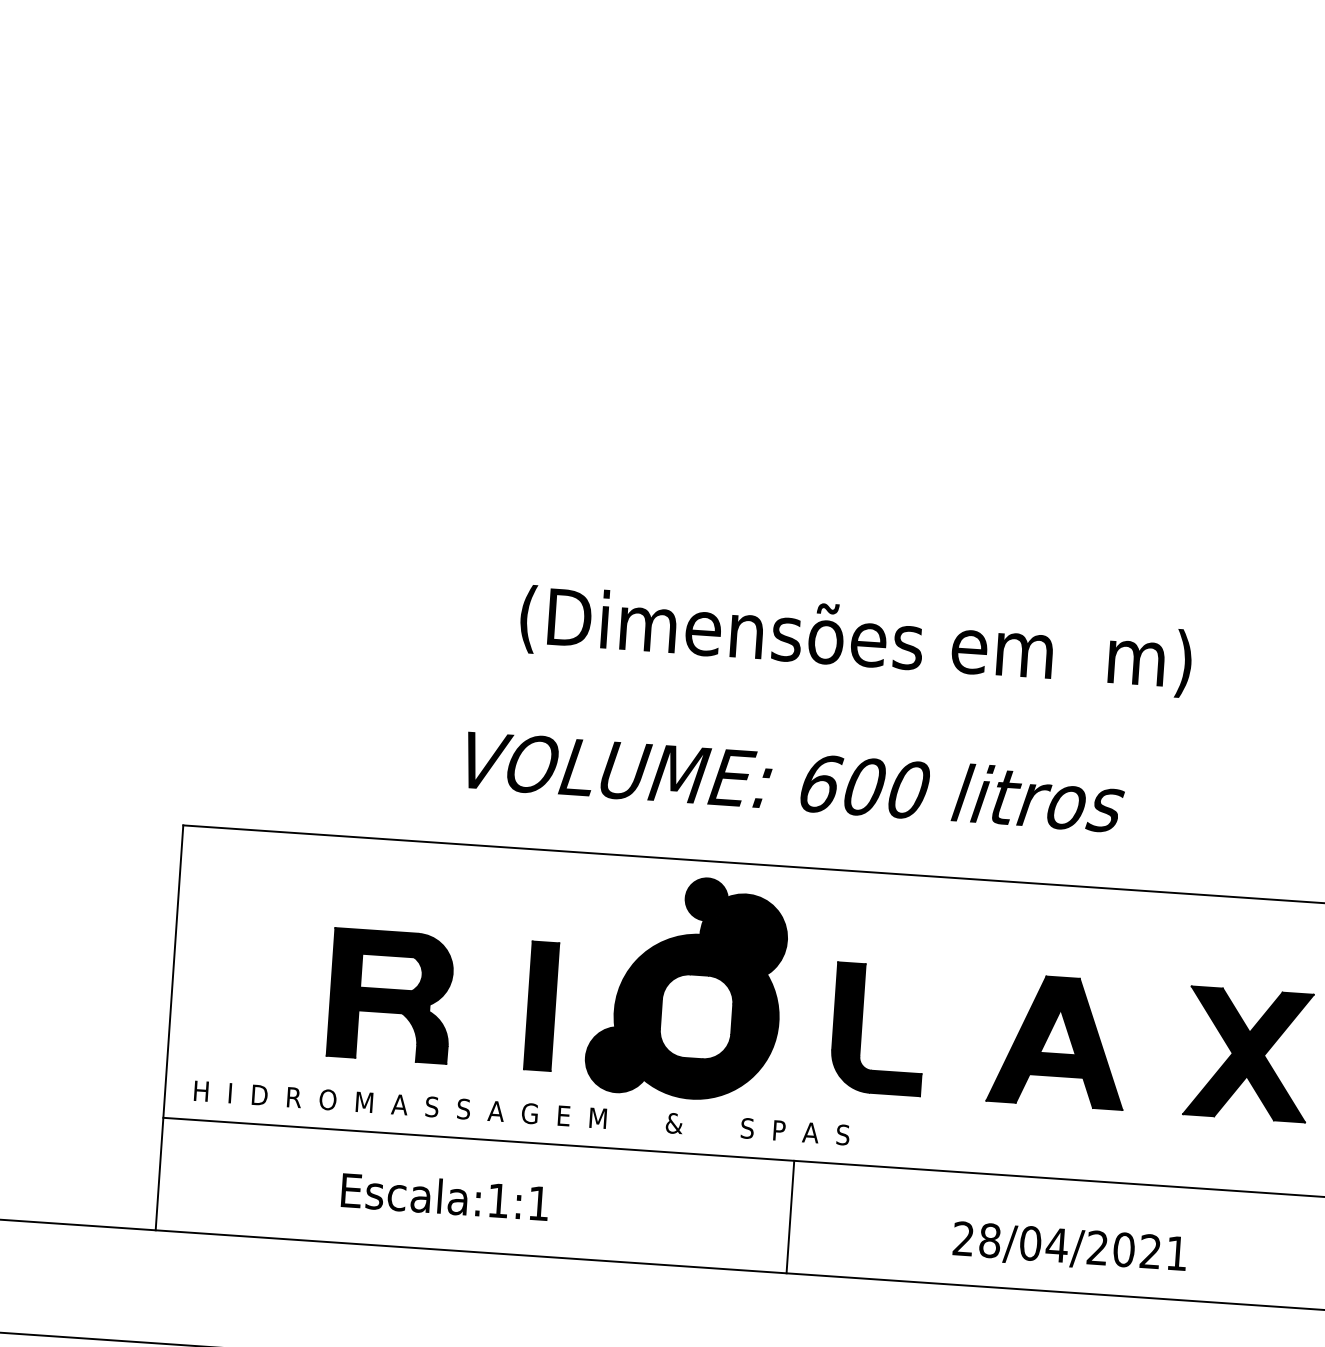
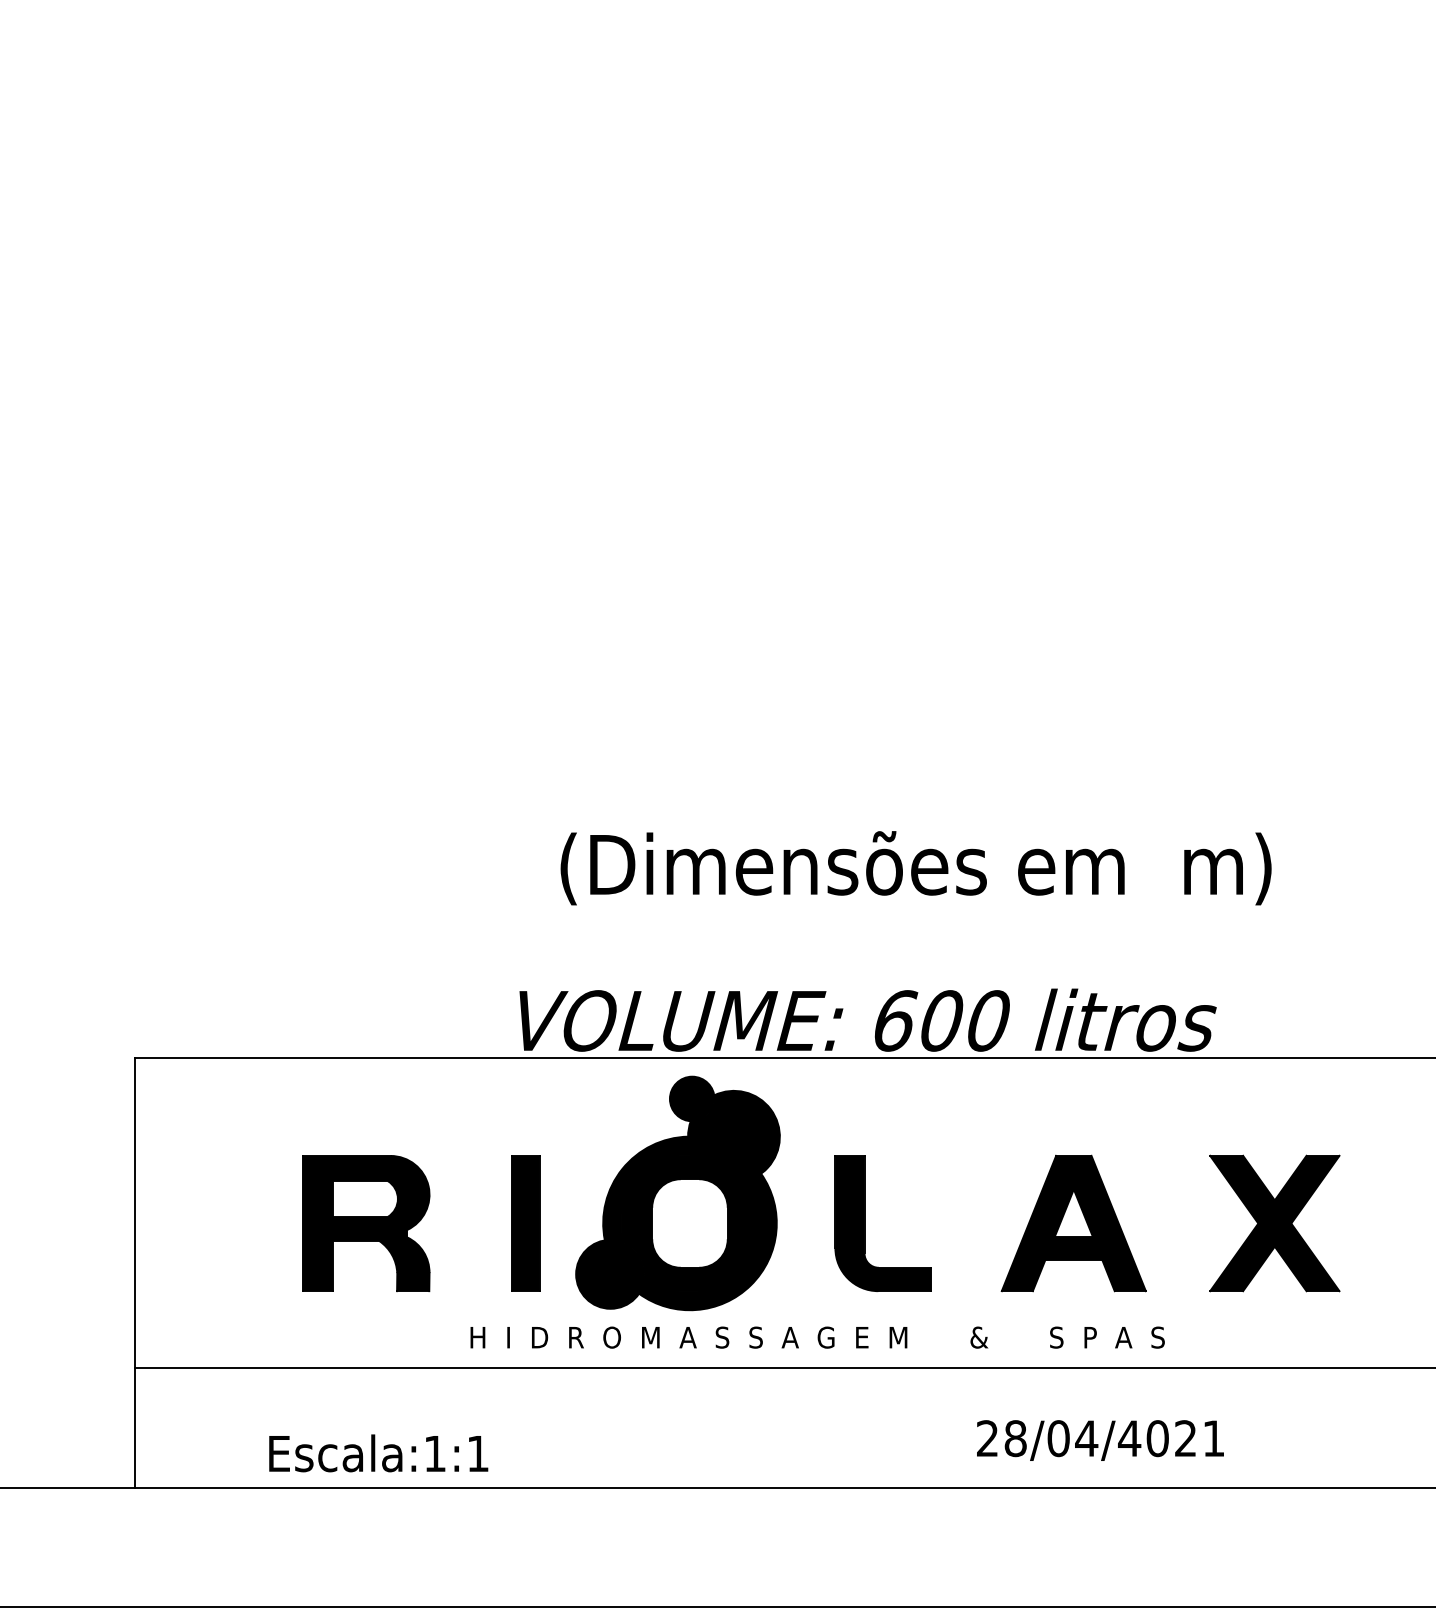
text: (855, 640) -> (915, 868), moved
text: (794, 780) -> (867, 1019), moved
text: (521, 1112) -> (817, 1337), moved
text: (444, 1196) -> (378, 1453), moved
line: (790, 1216) -> (803, 1427), removed
text: (1097, 1247) -> (1129, 1438), 28/04/2021 -> 28/04/4021

